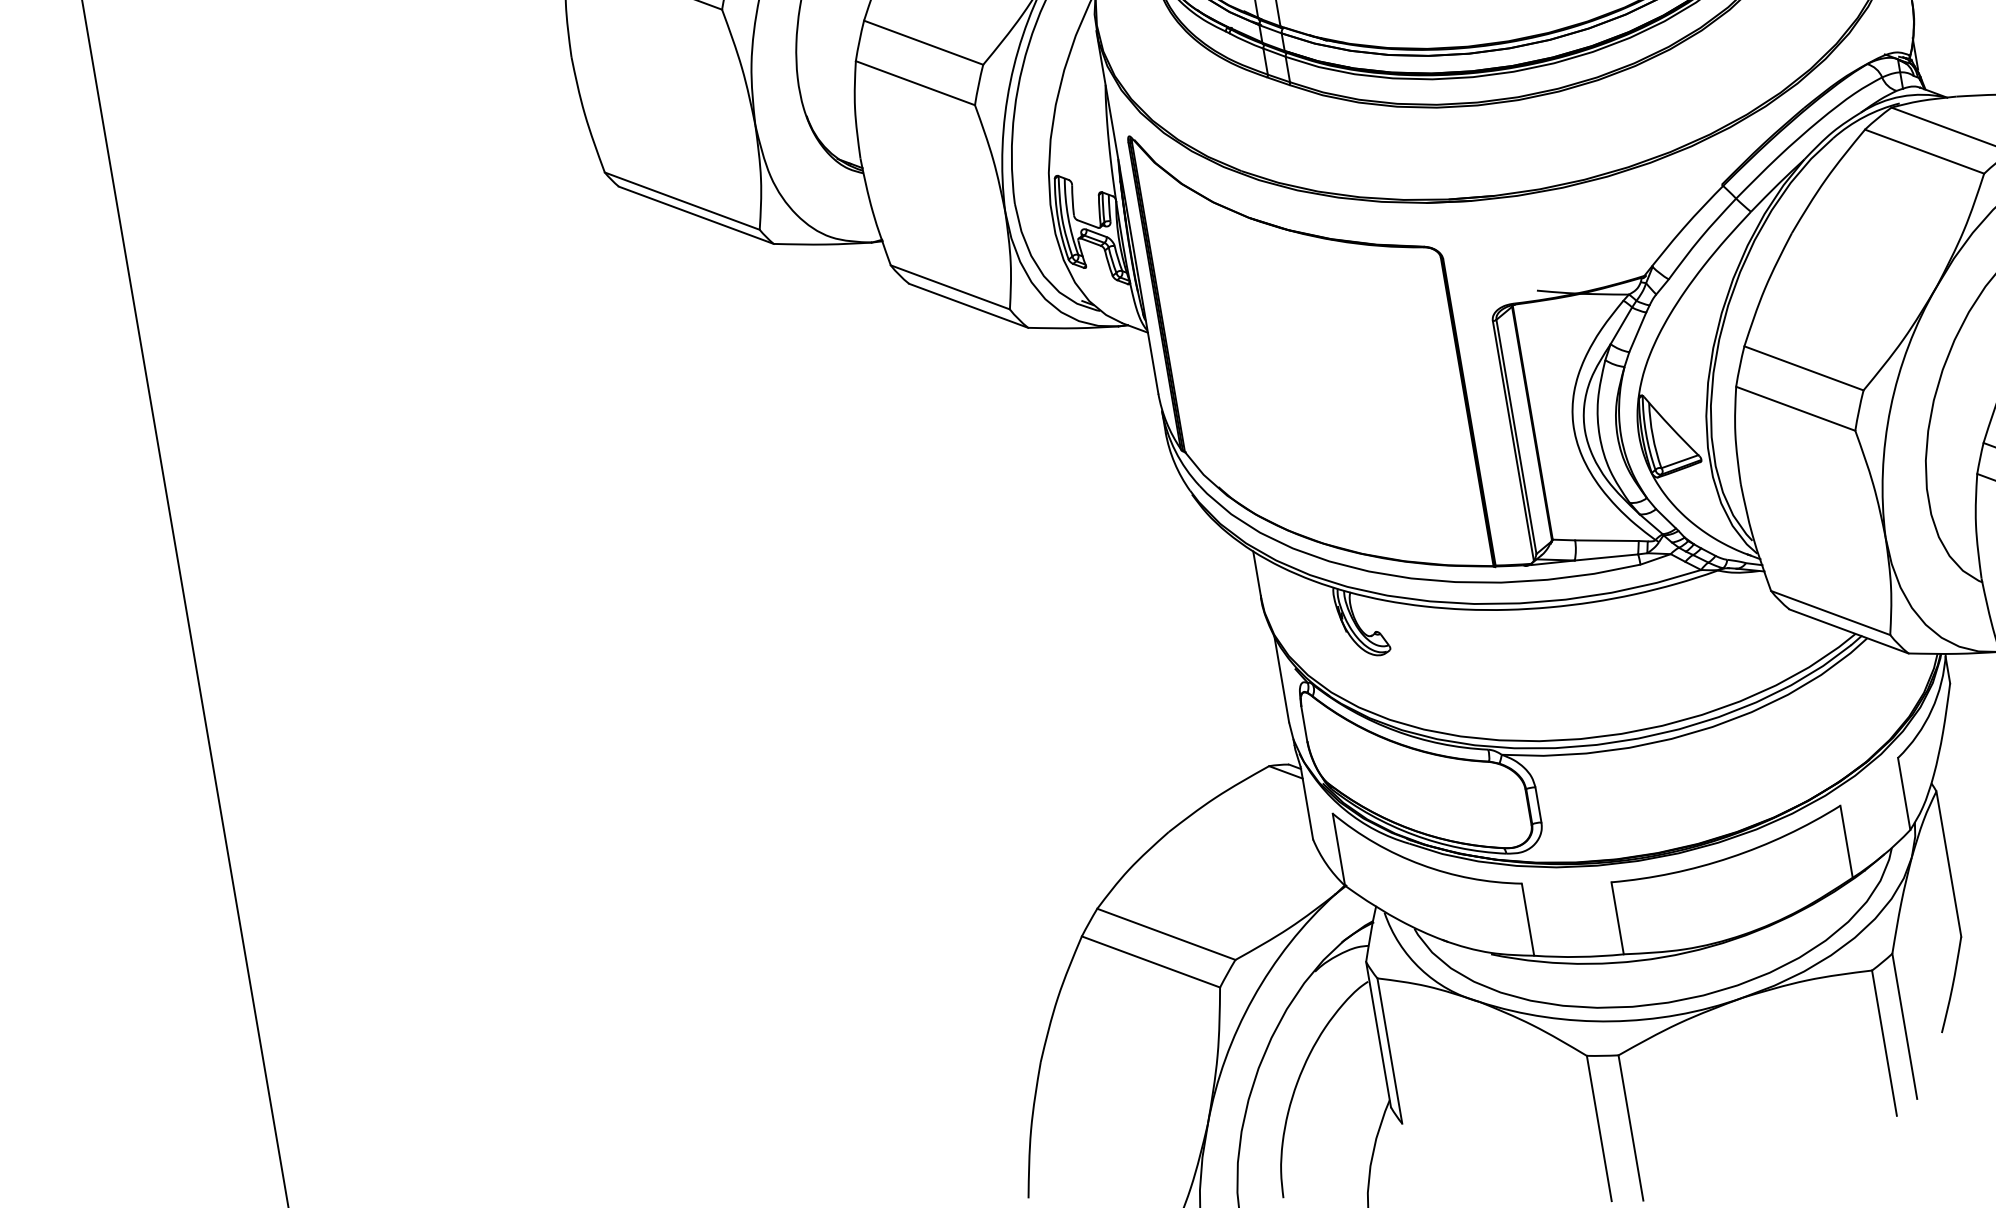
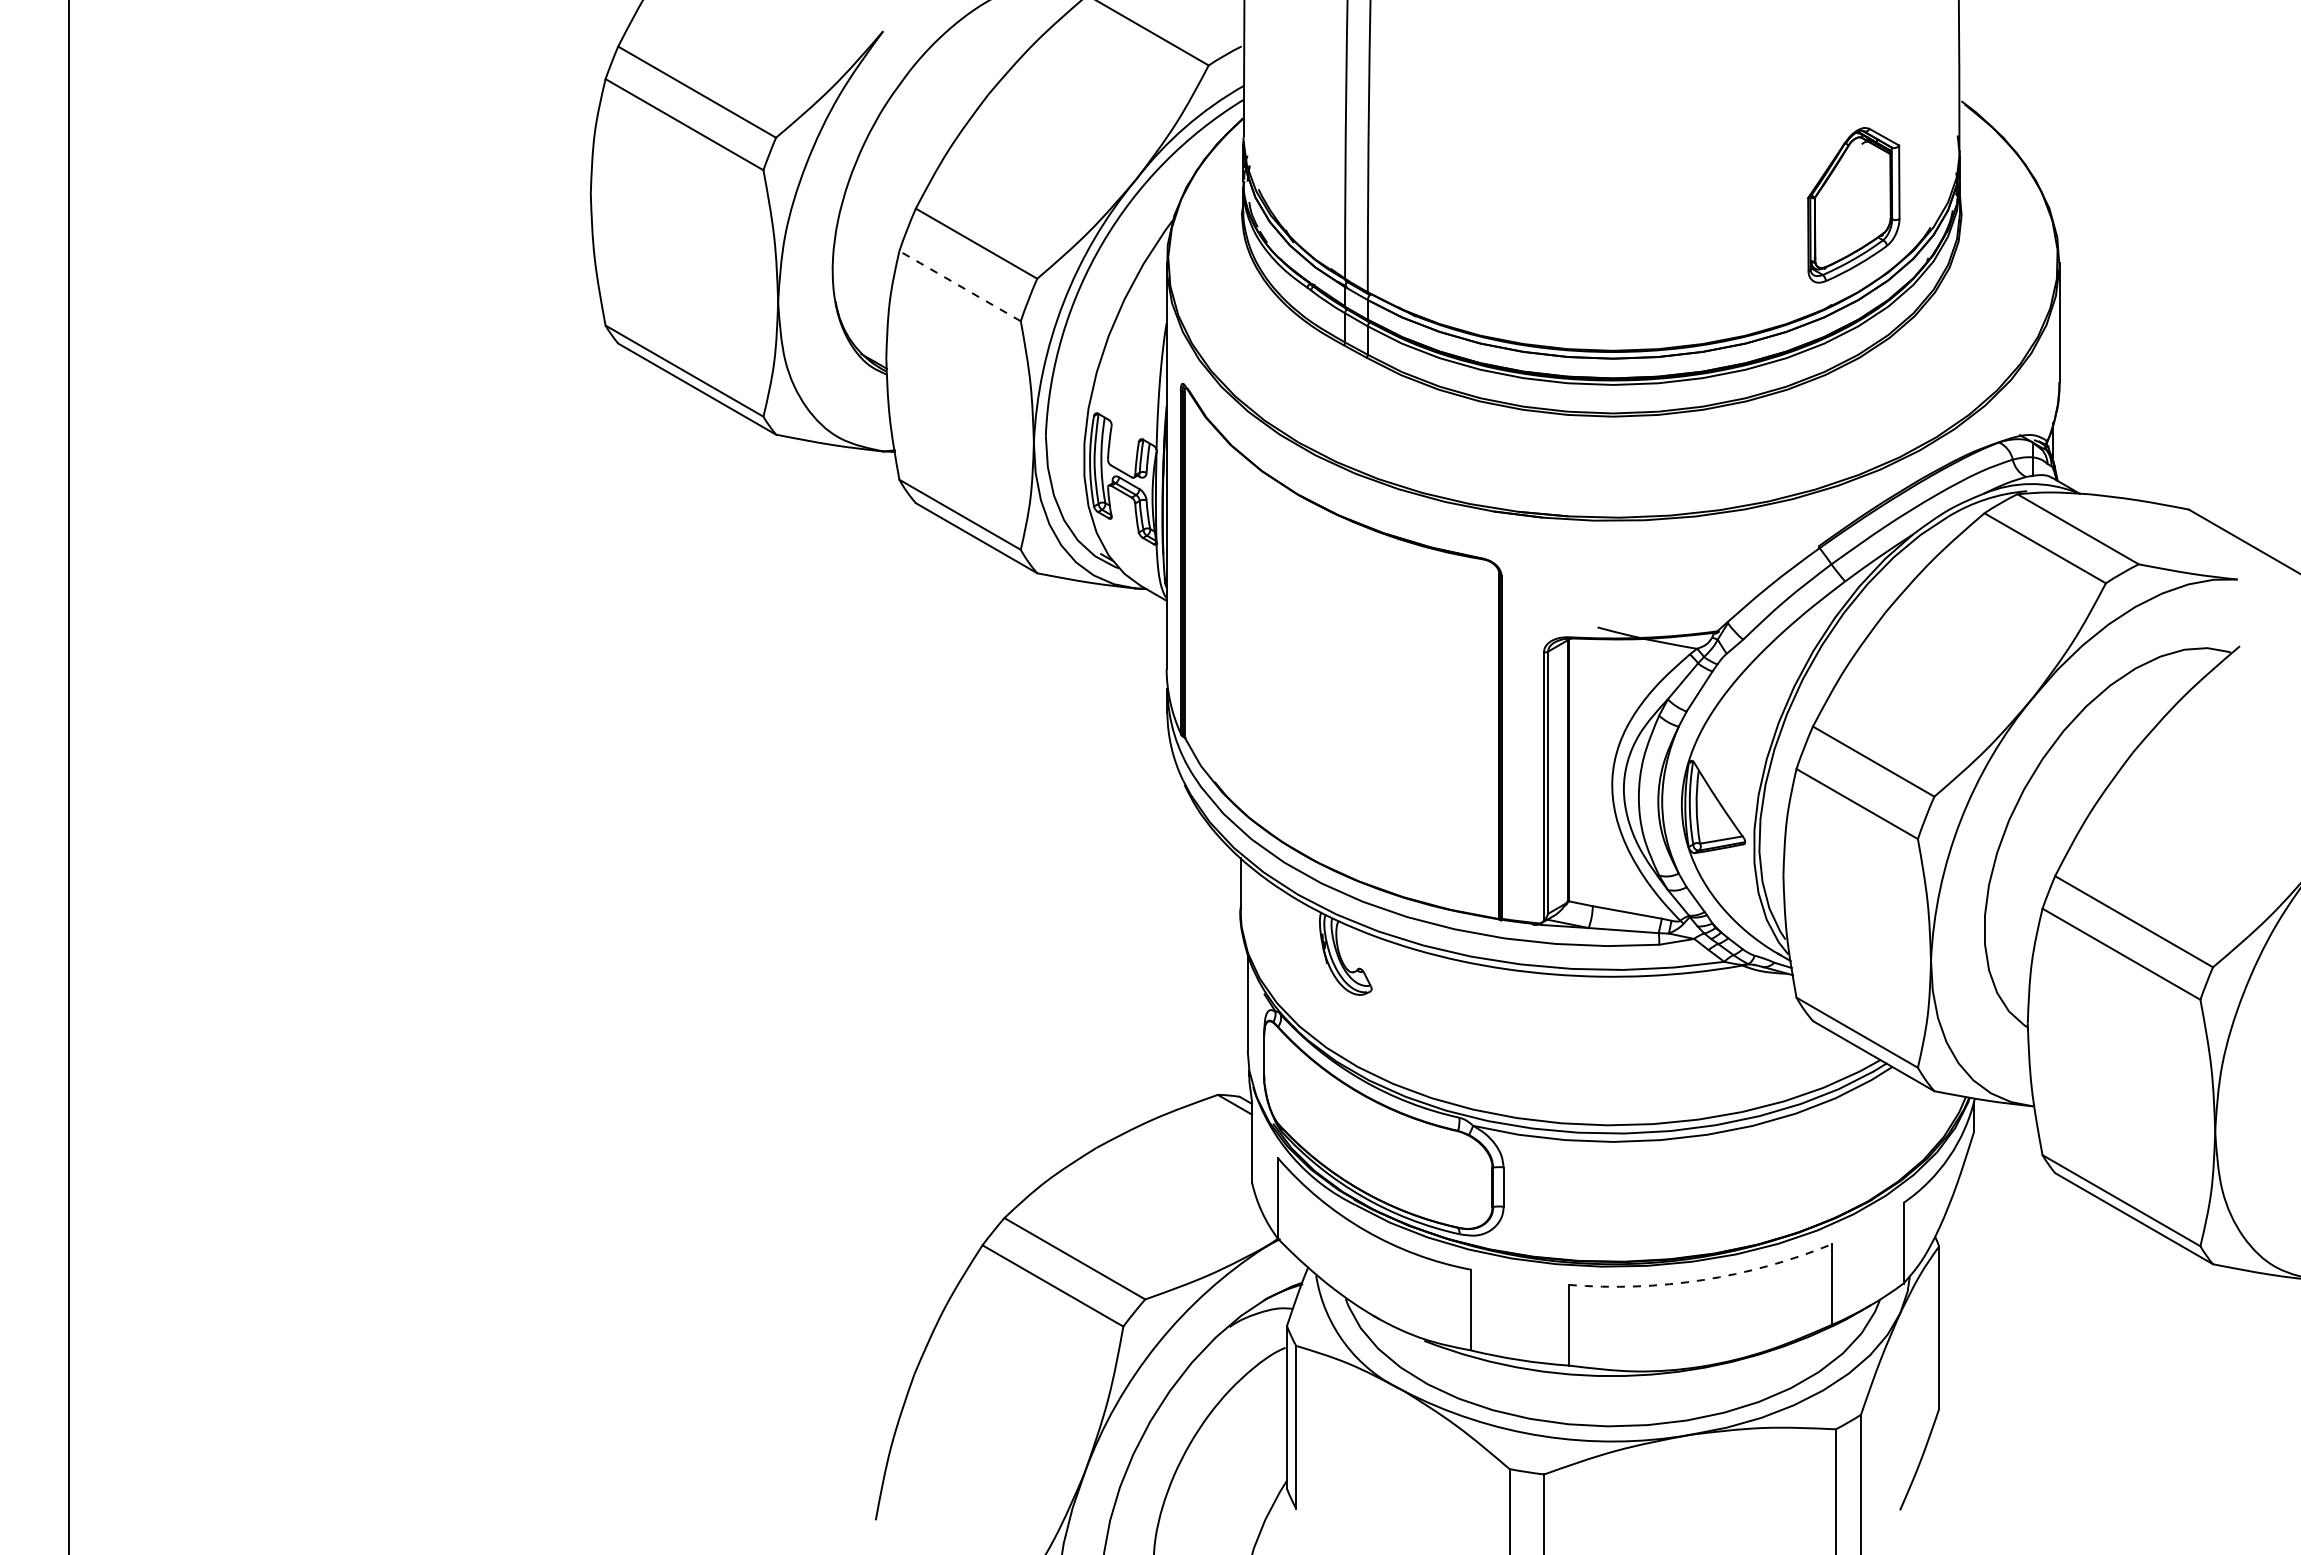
line: (914, 82) -> (959, 285), solid -> dashed
arc: (1730, 857) -> (1702, 1280), solid -> dashed

